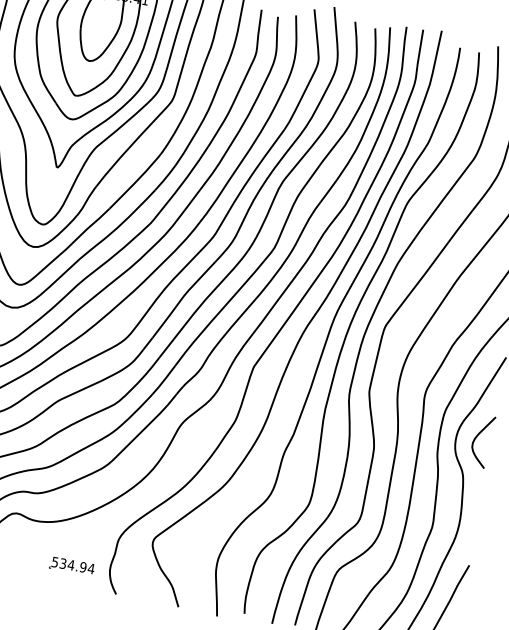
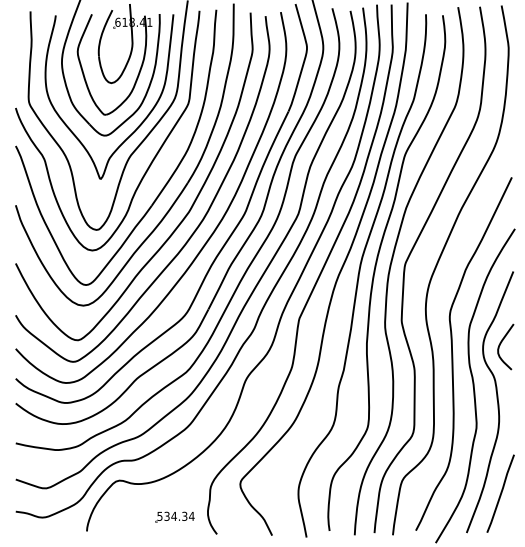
text: (83, 566) -> (184, 515), 534.94 -> 534.34

